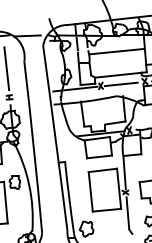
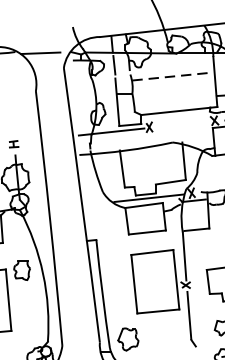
line: (117, 51) -> (173, 76), solid -> dashed
line: (6, 68) -> (9, 101), removed
line: (120, 84) -> (178, 125), removed

